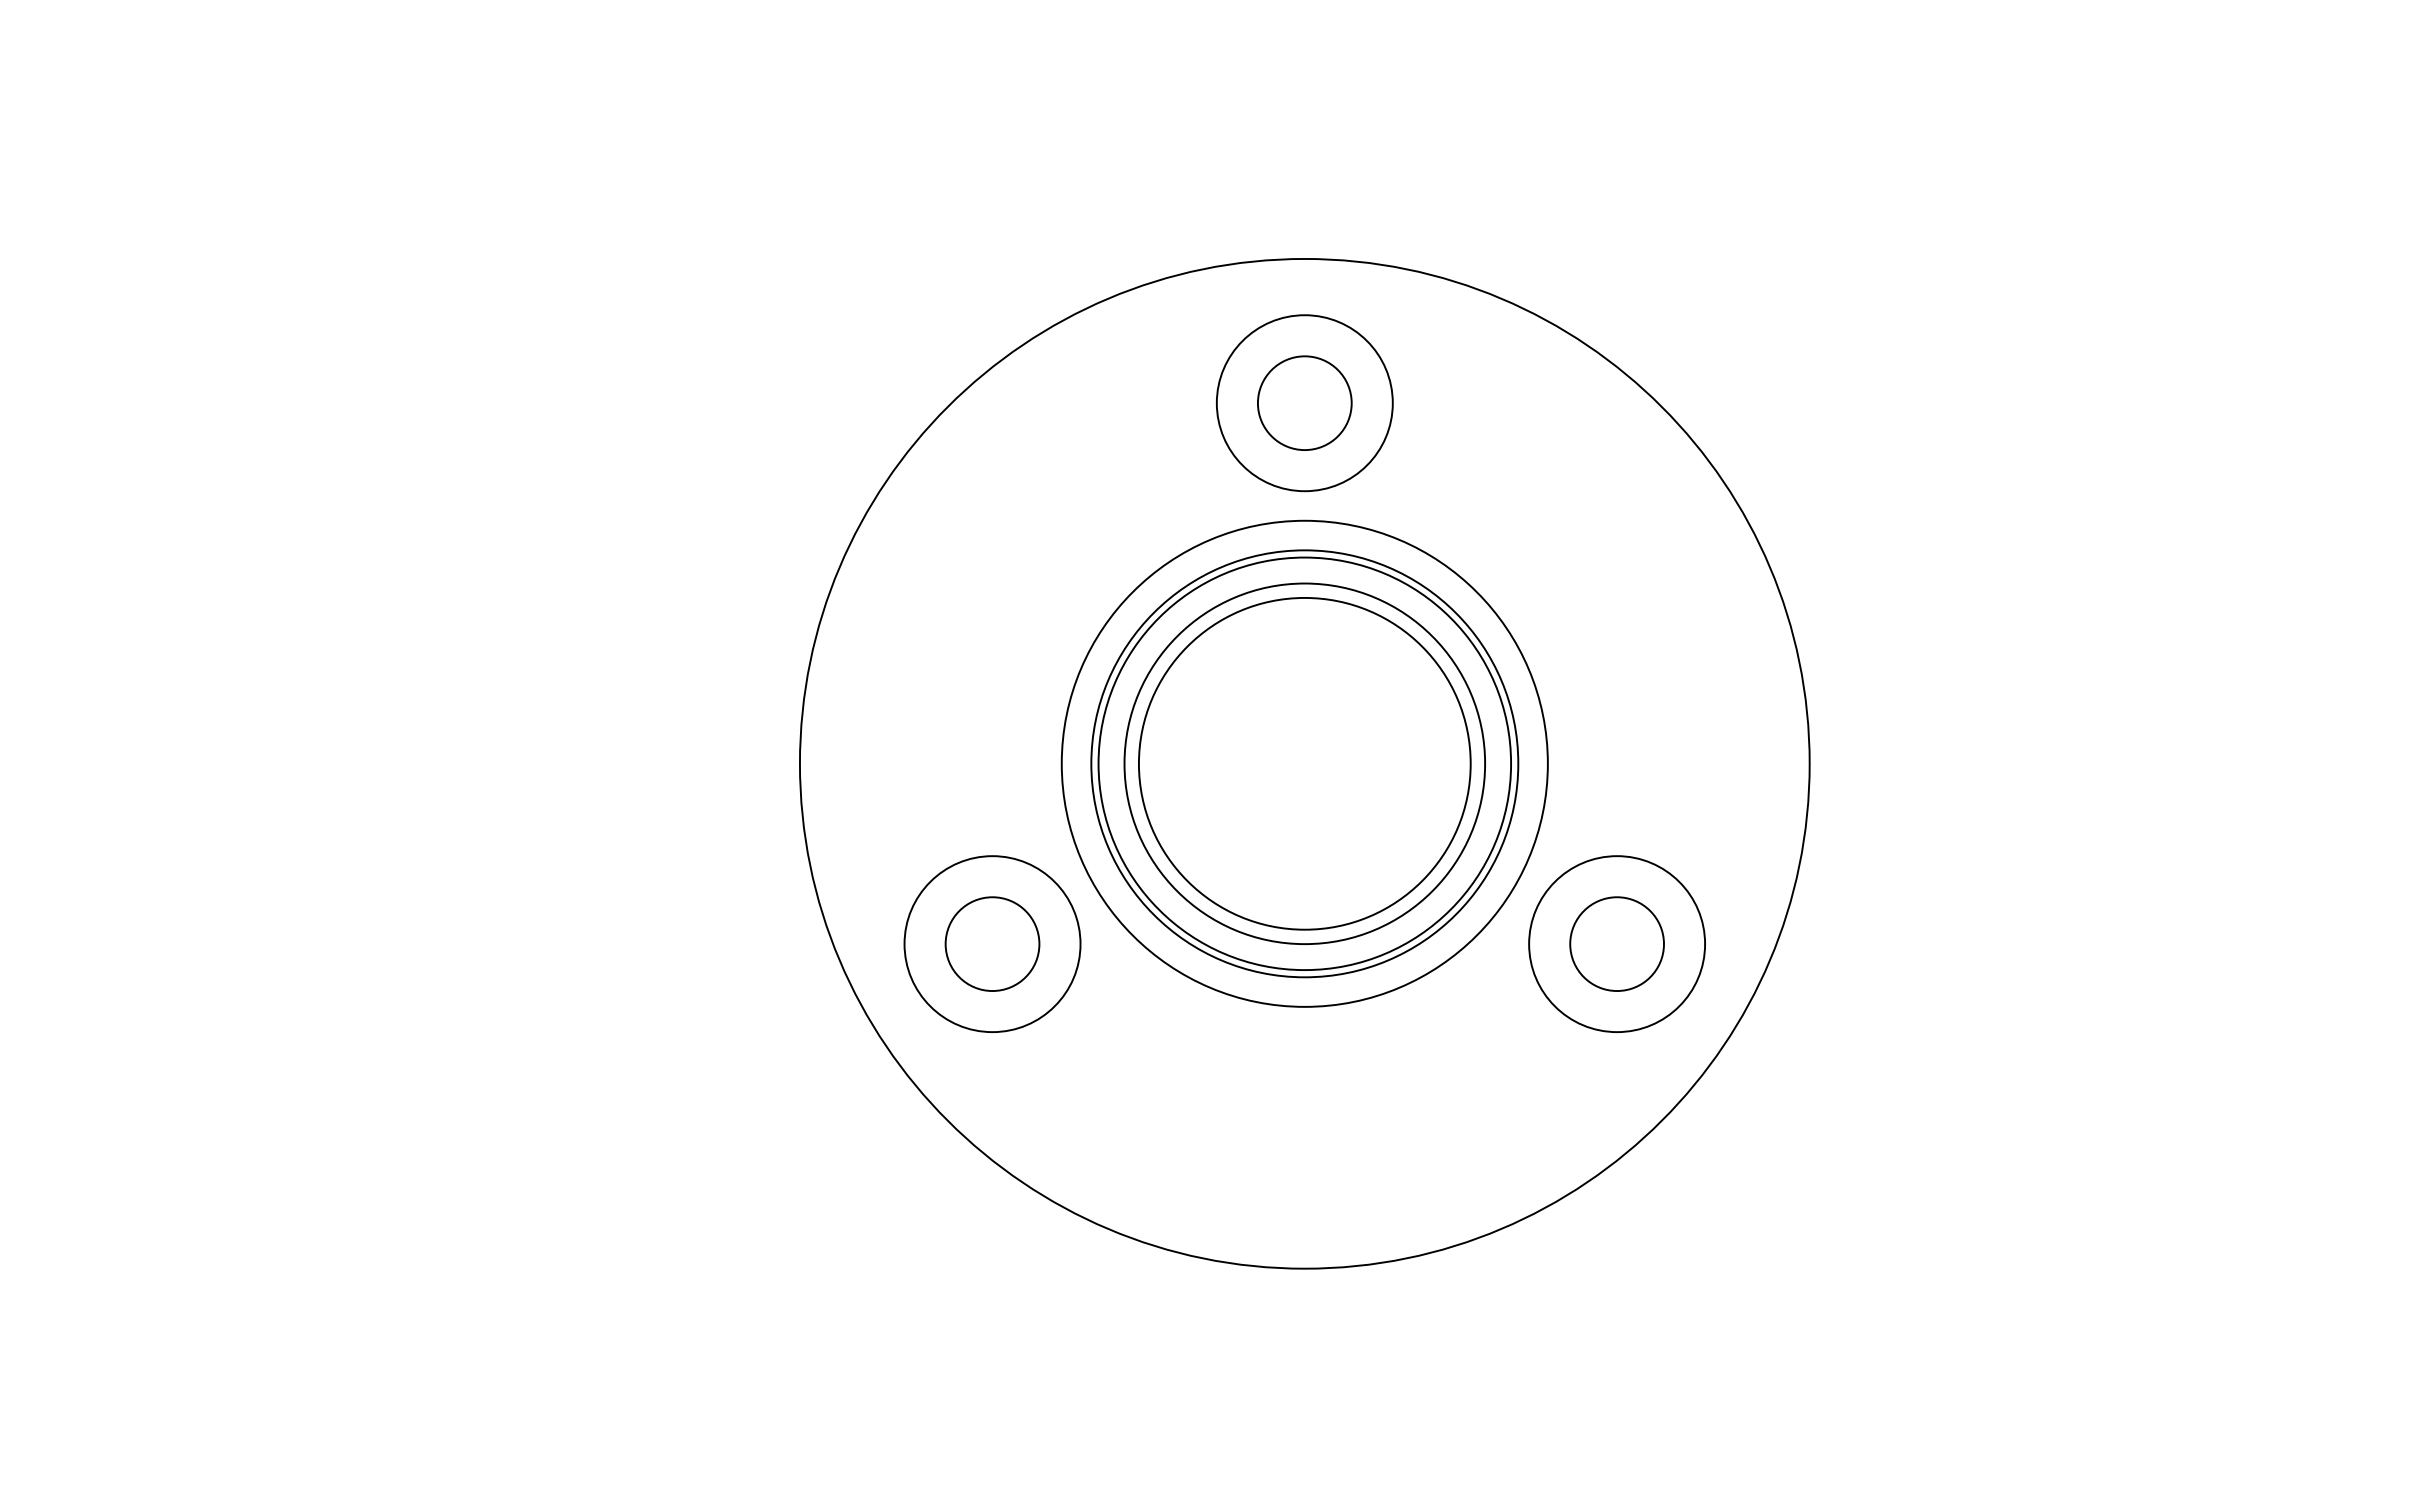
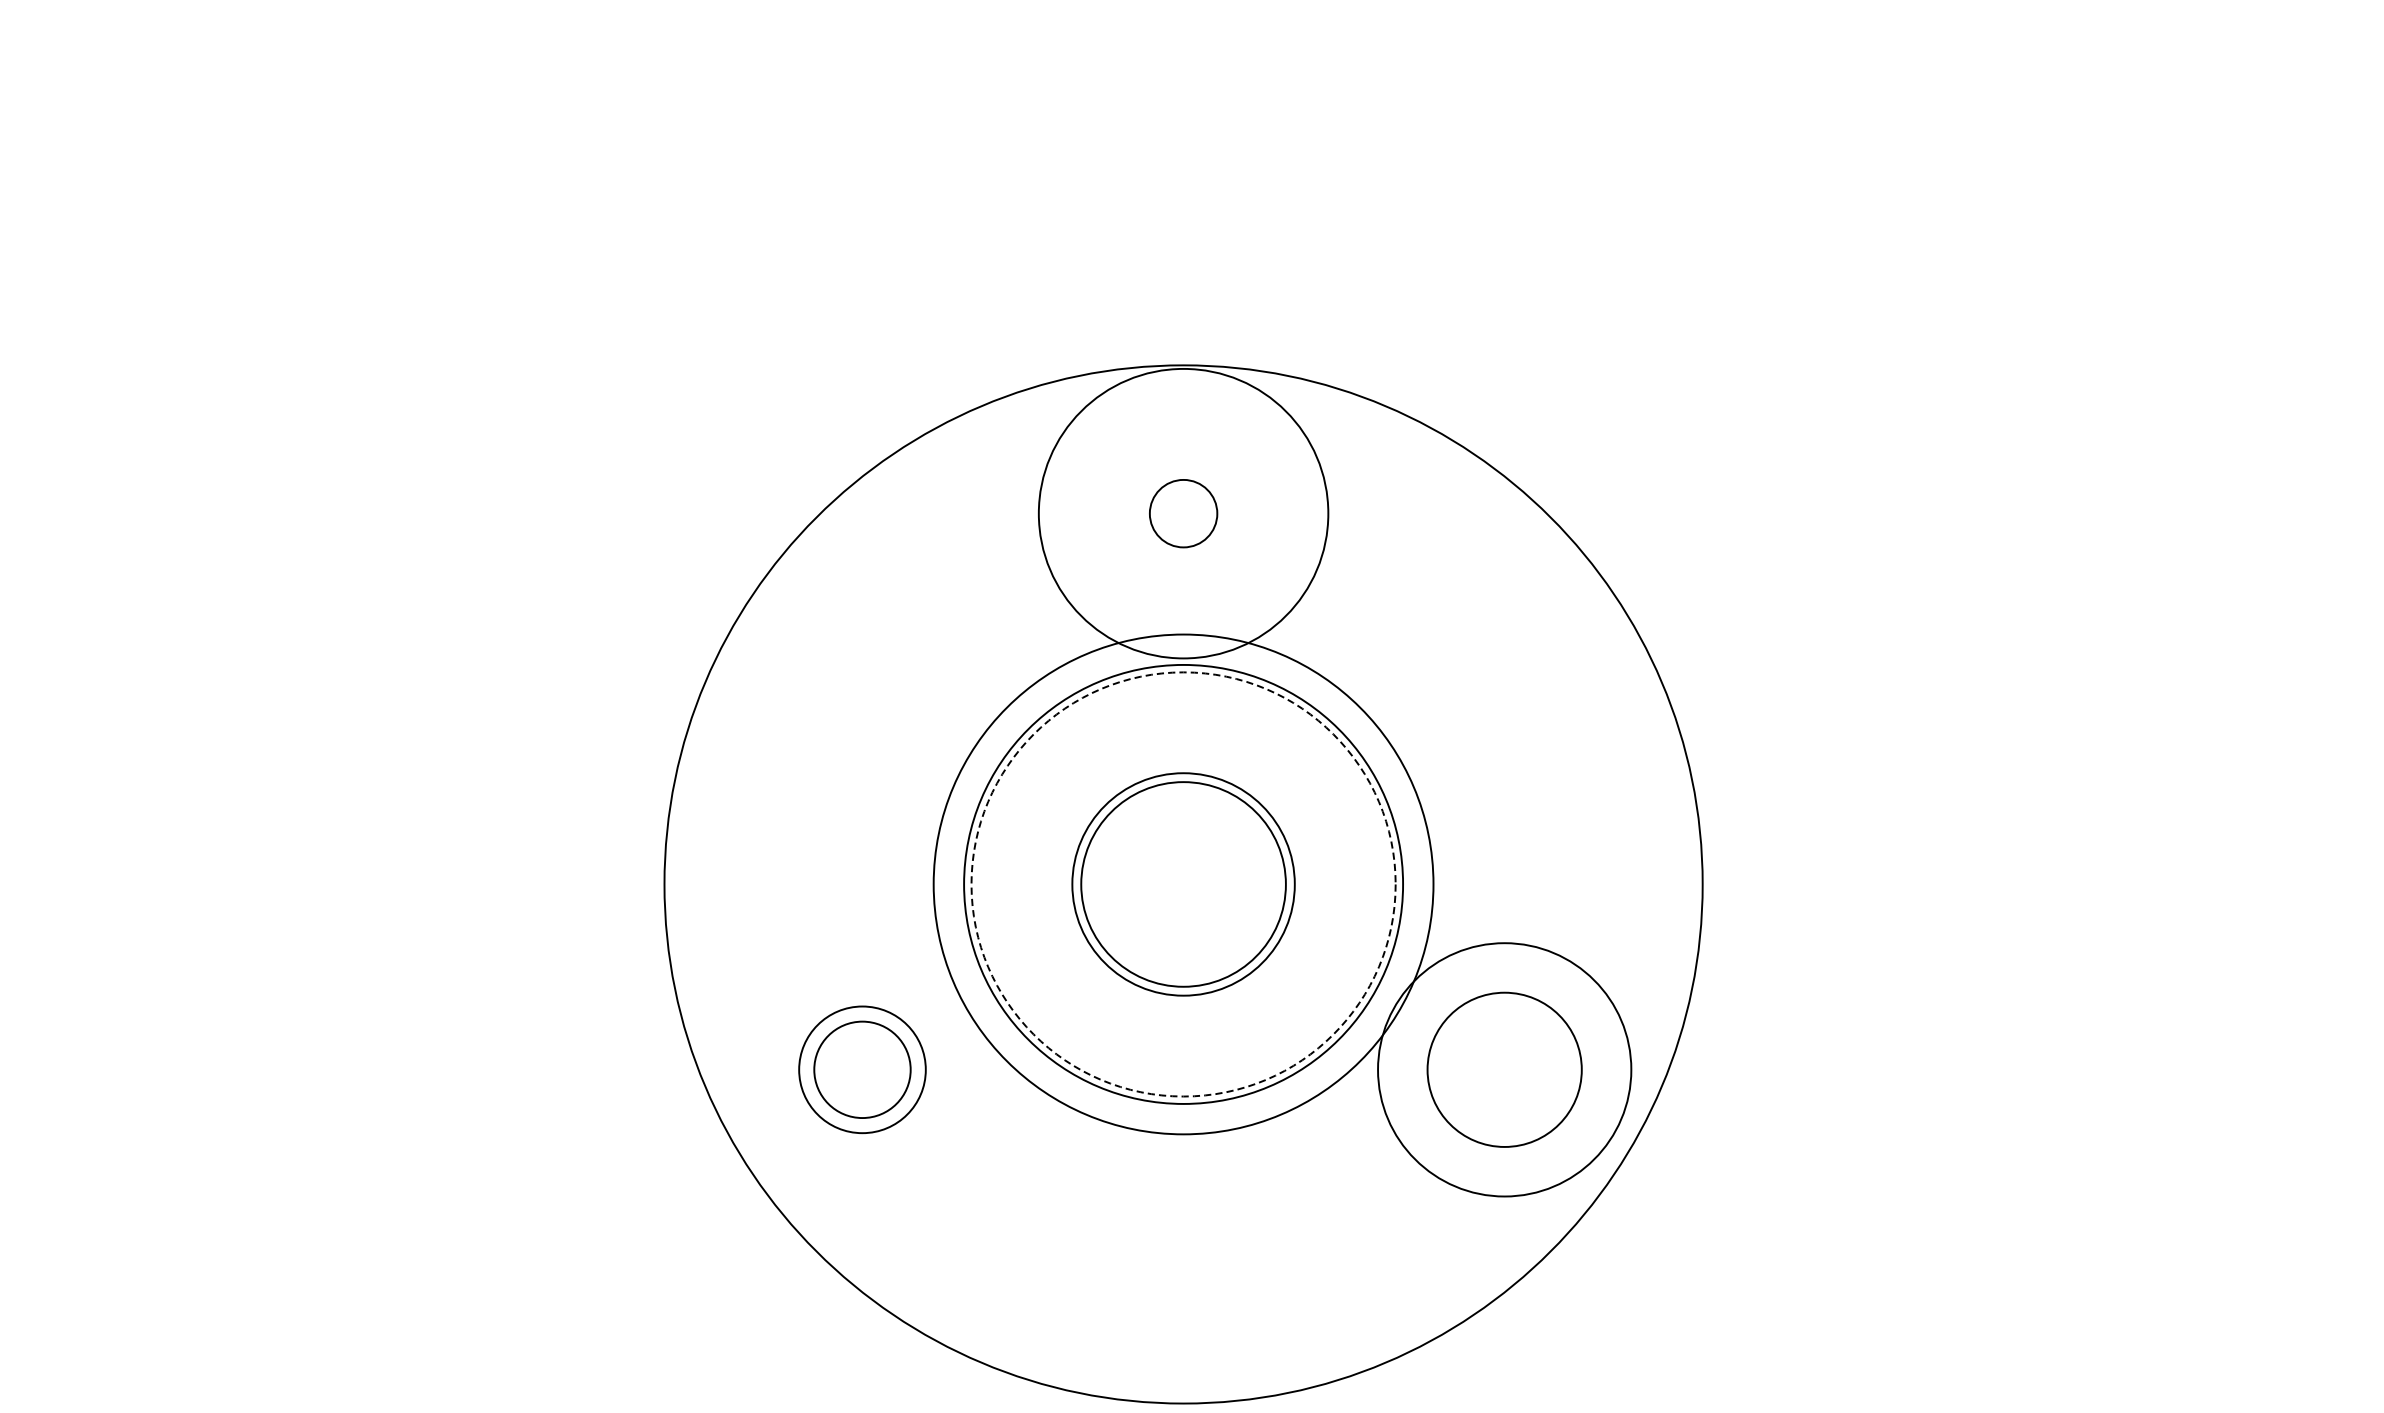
circle: (1304, 403) -> (1183, 513), size x0.7
circle: (1304, 403) -> (1183, 513), size x1.6
circle: (1304, 763) -> (1183, 884), size x0.6
circle: (1304, 763) -> (1183, 884), size x0.6
circle: (1304, 763) -> (1183, 884), solid -> dashed
circle: (992, 944) -> (862, 1070), size x0.7
circle: (1616, 944) -> (1504, 1070), size x1.6
circle: (1617, 944) -> (1505, 1070), size x1.4

